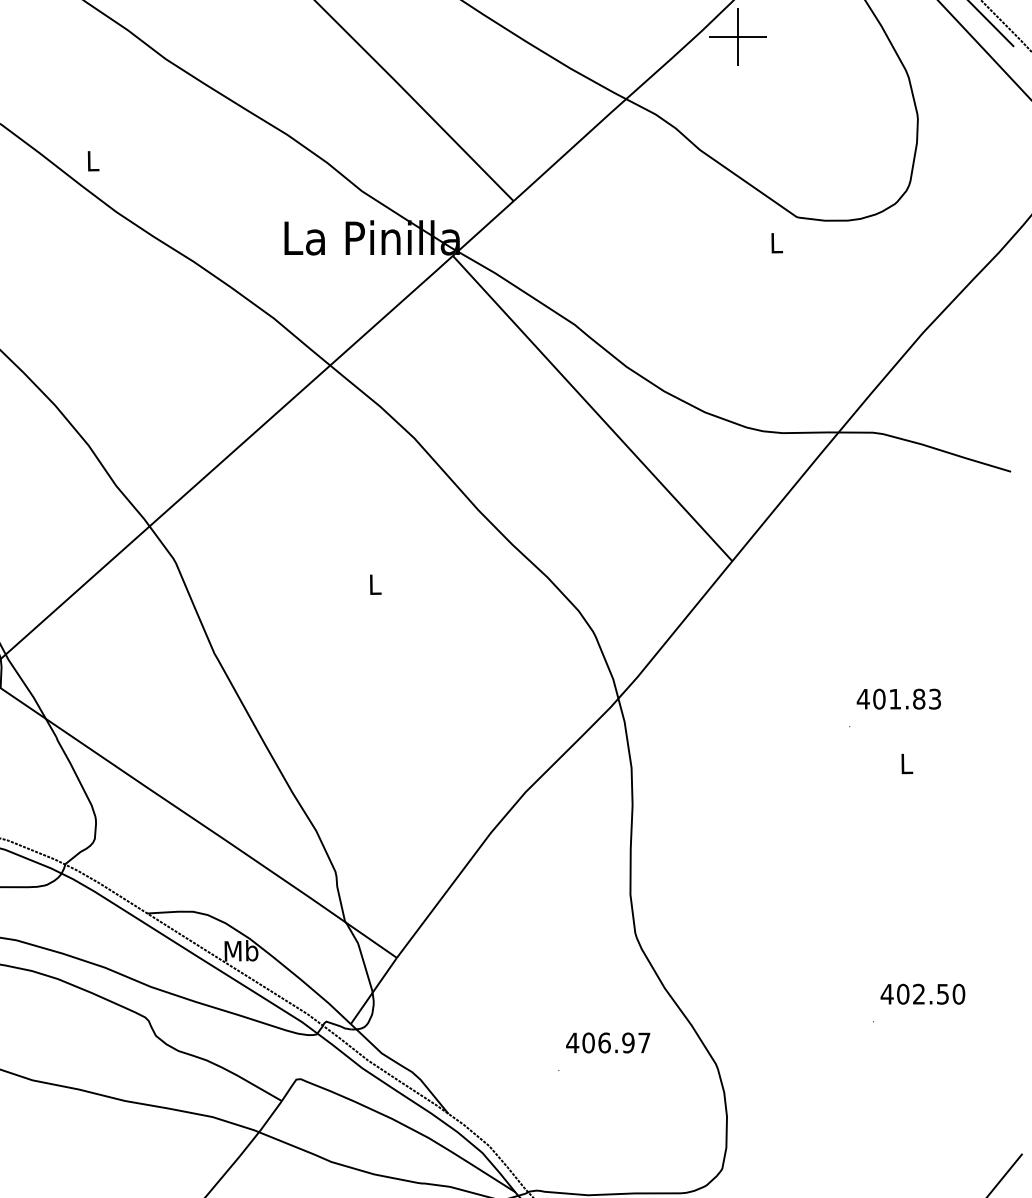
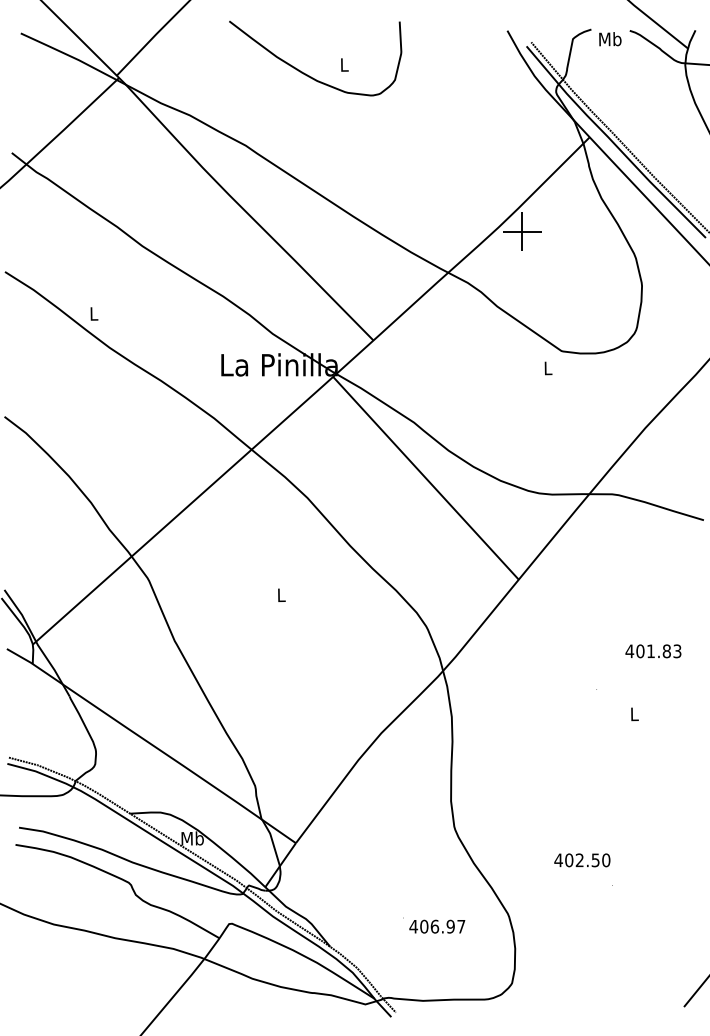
text: (899, 699) -> (653, 651), moved
text: (923, 994) -> (582, 860), moved
text: (608, 1042) -> (437, 926), moved

